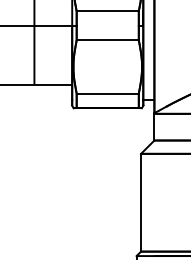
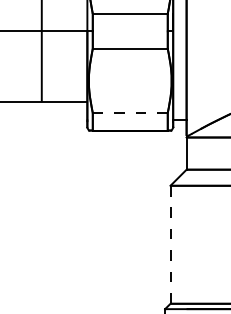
line: (107, 93) -> (129, 112), solid -> dashed
line: (141, 202) -> (171, 244), solid -> dashed

